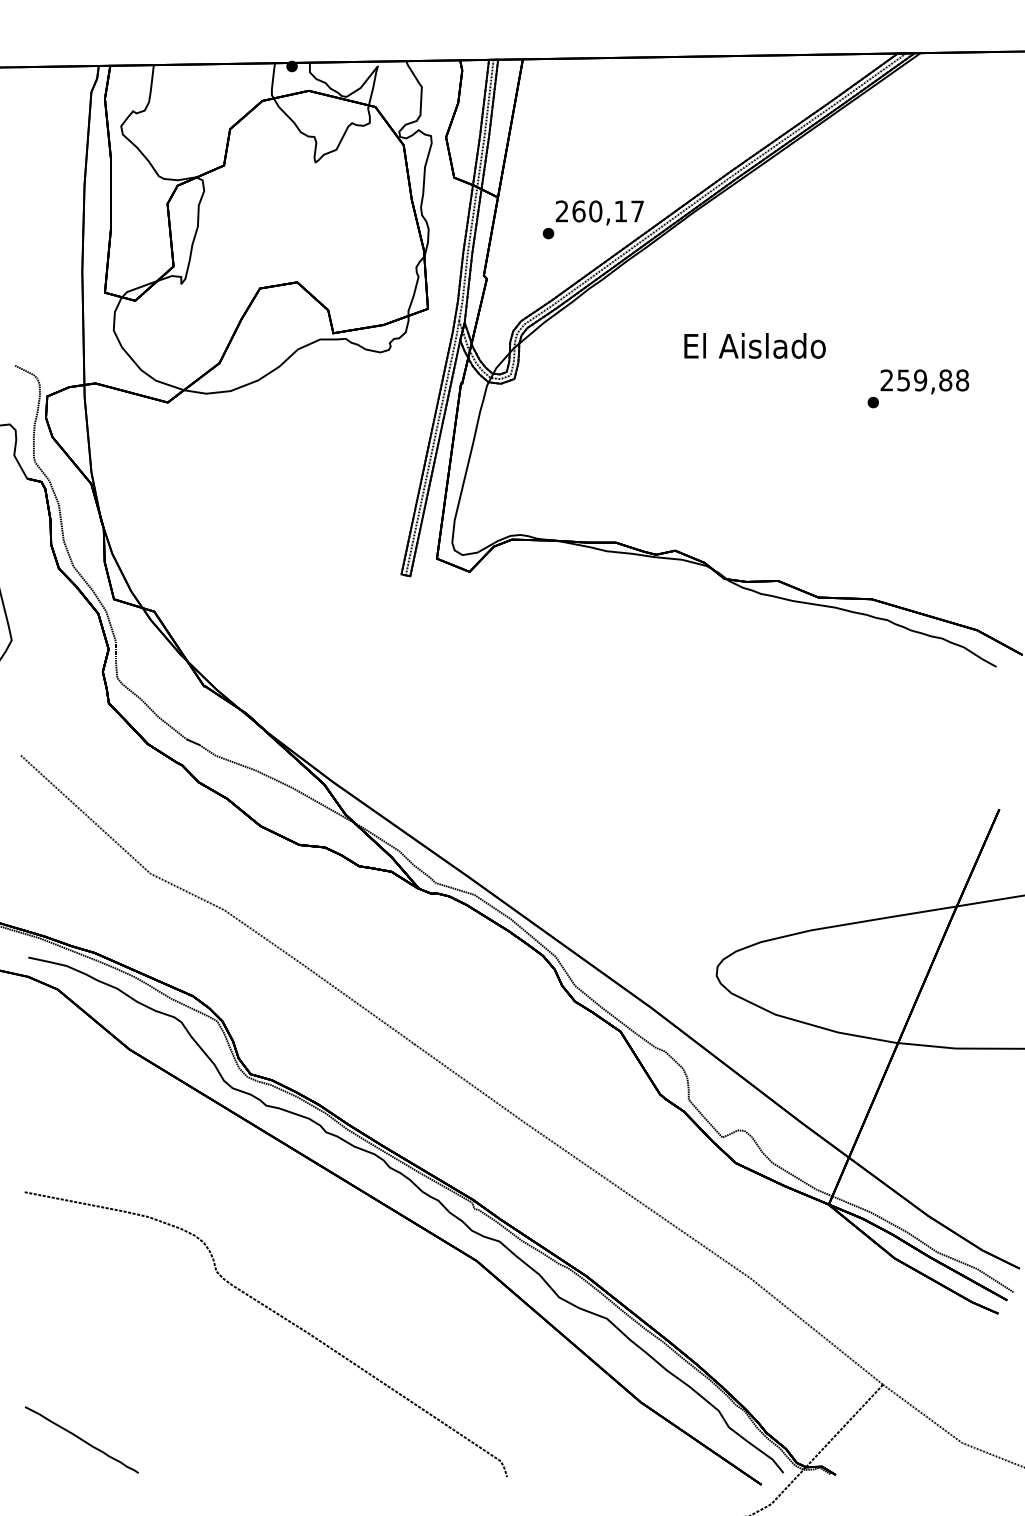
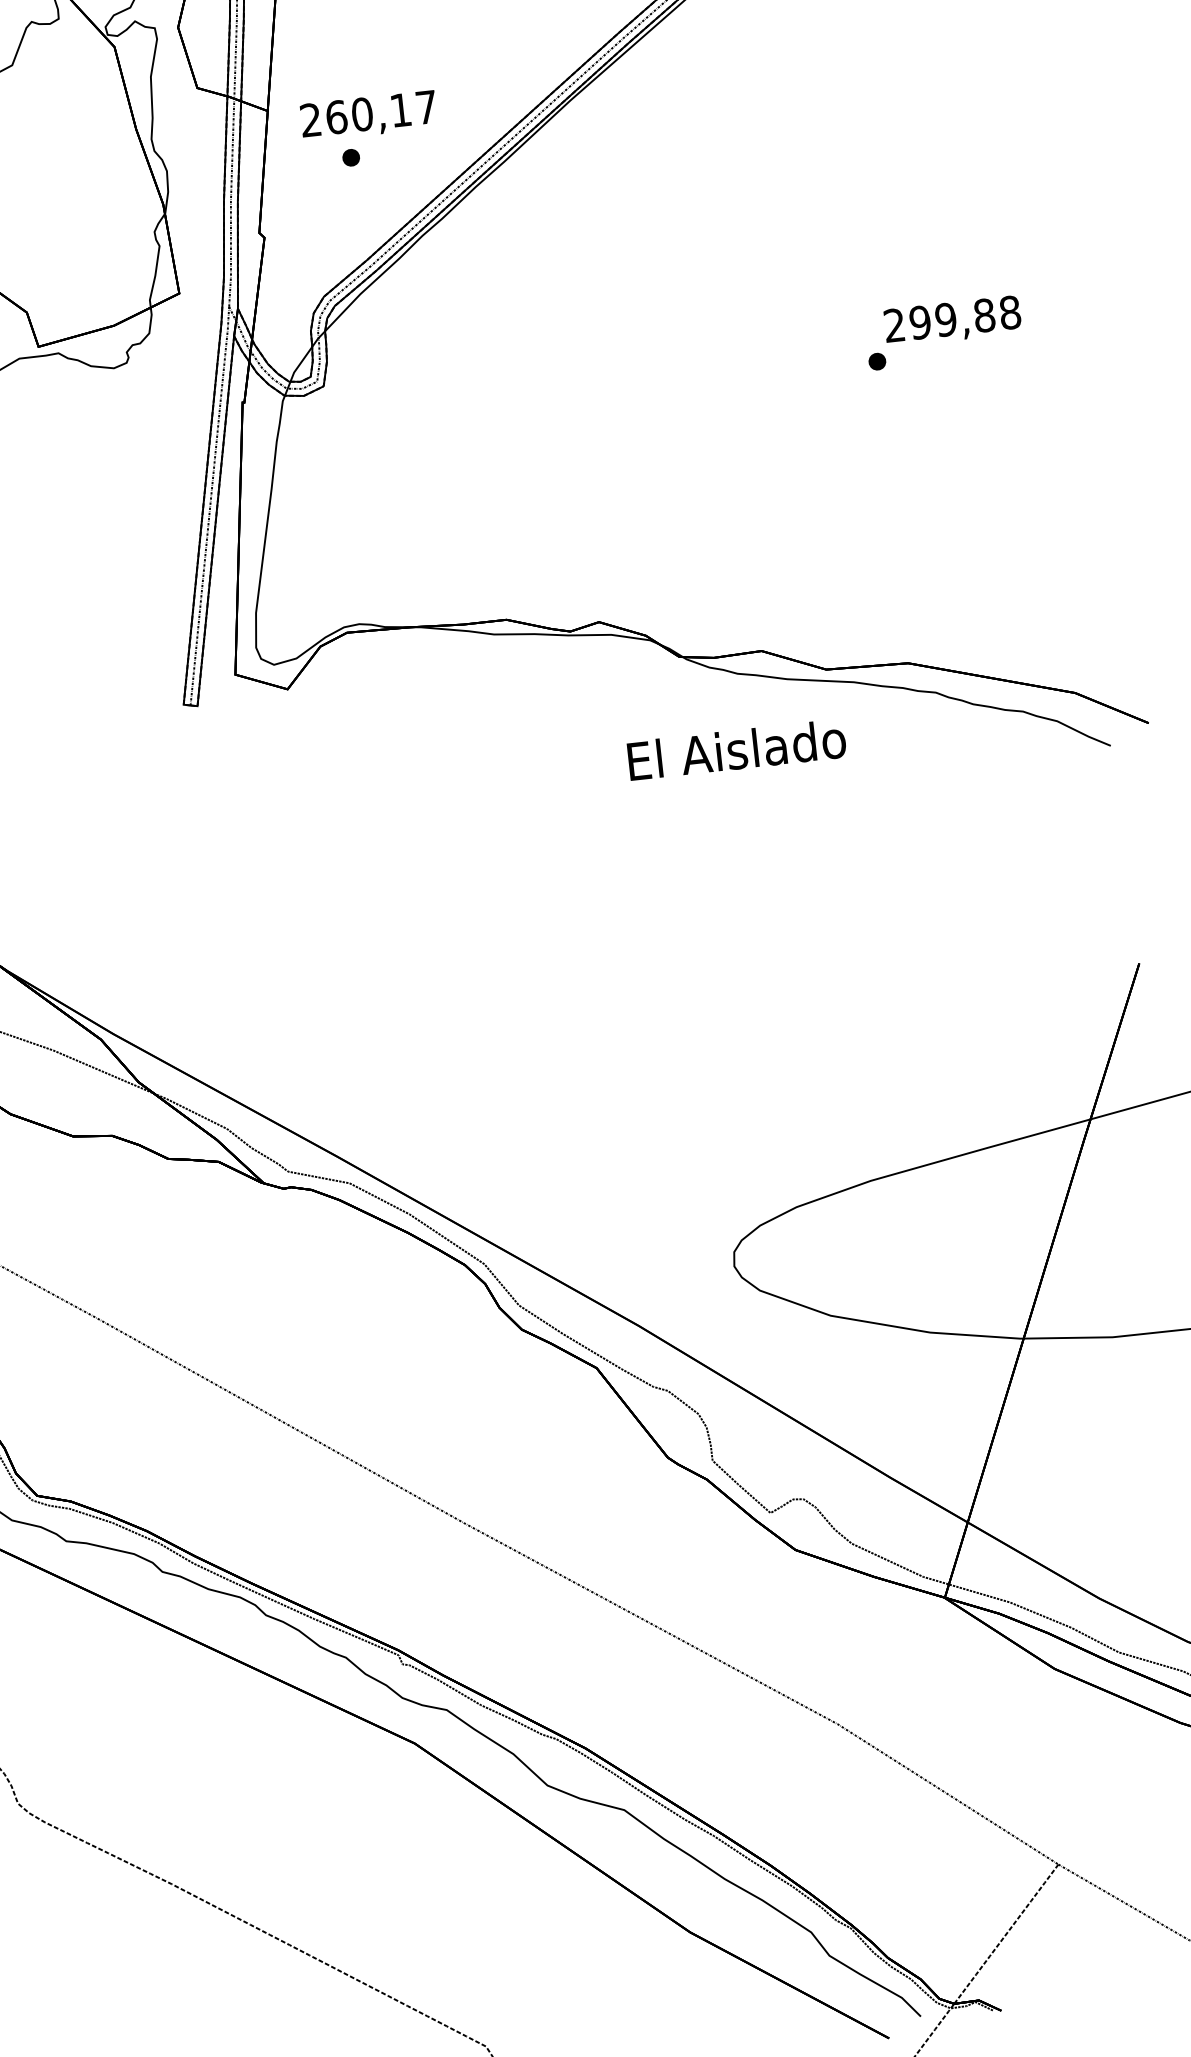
text: (599, 212) -> (368, 115), moved
text: (754, 345) -> (735, 749), moved
text: (903, 380) -> (919, 322), 259,88 -> 299,88

